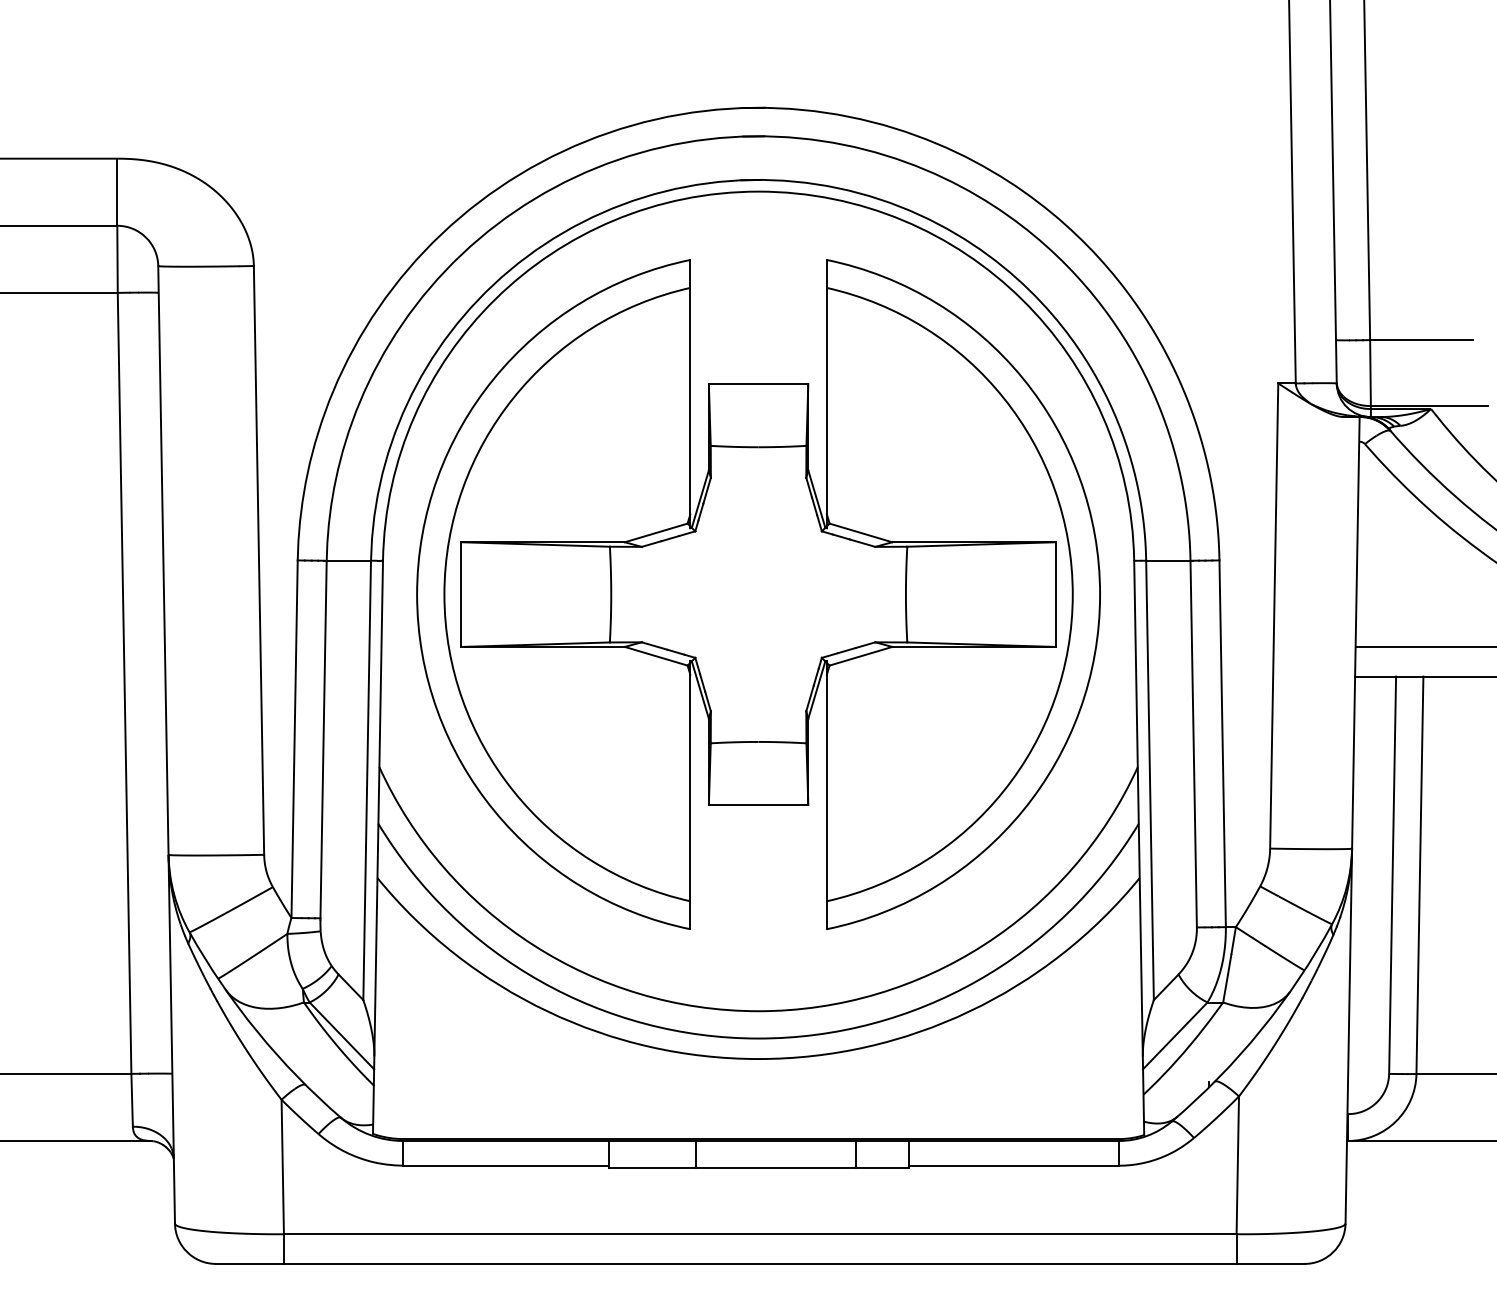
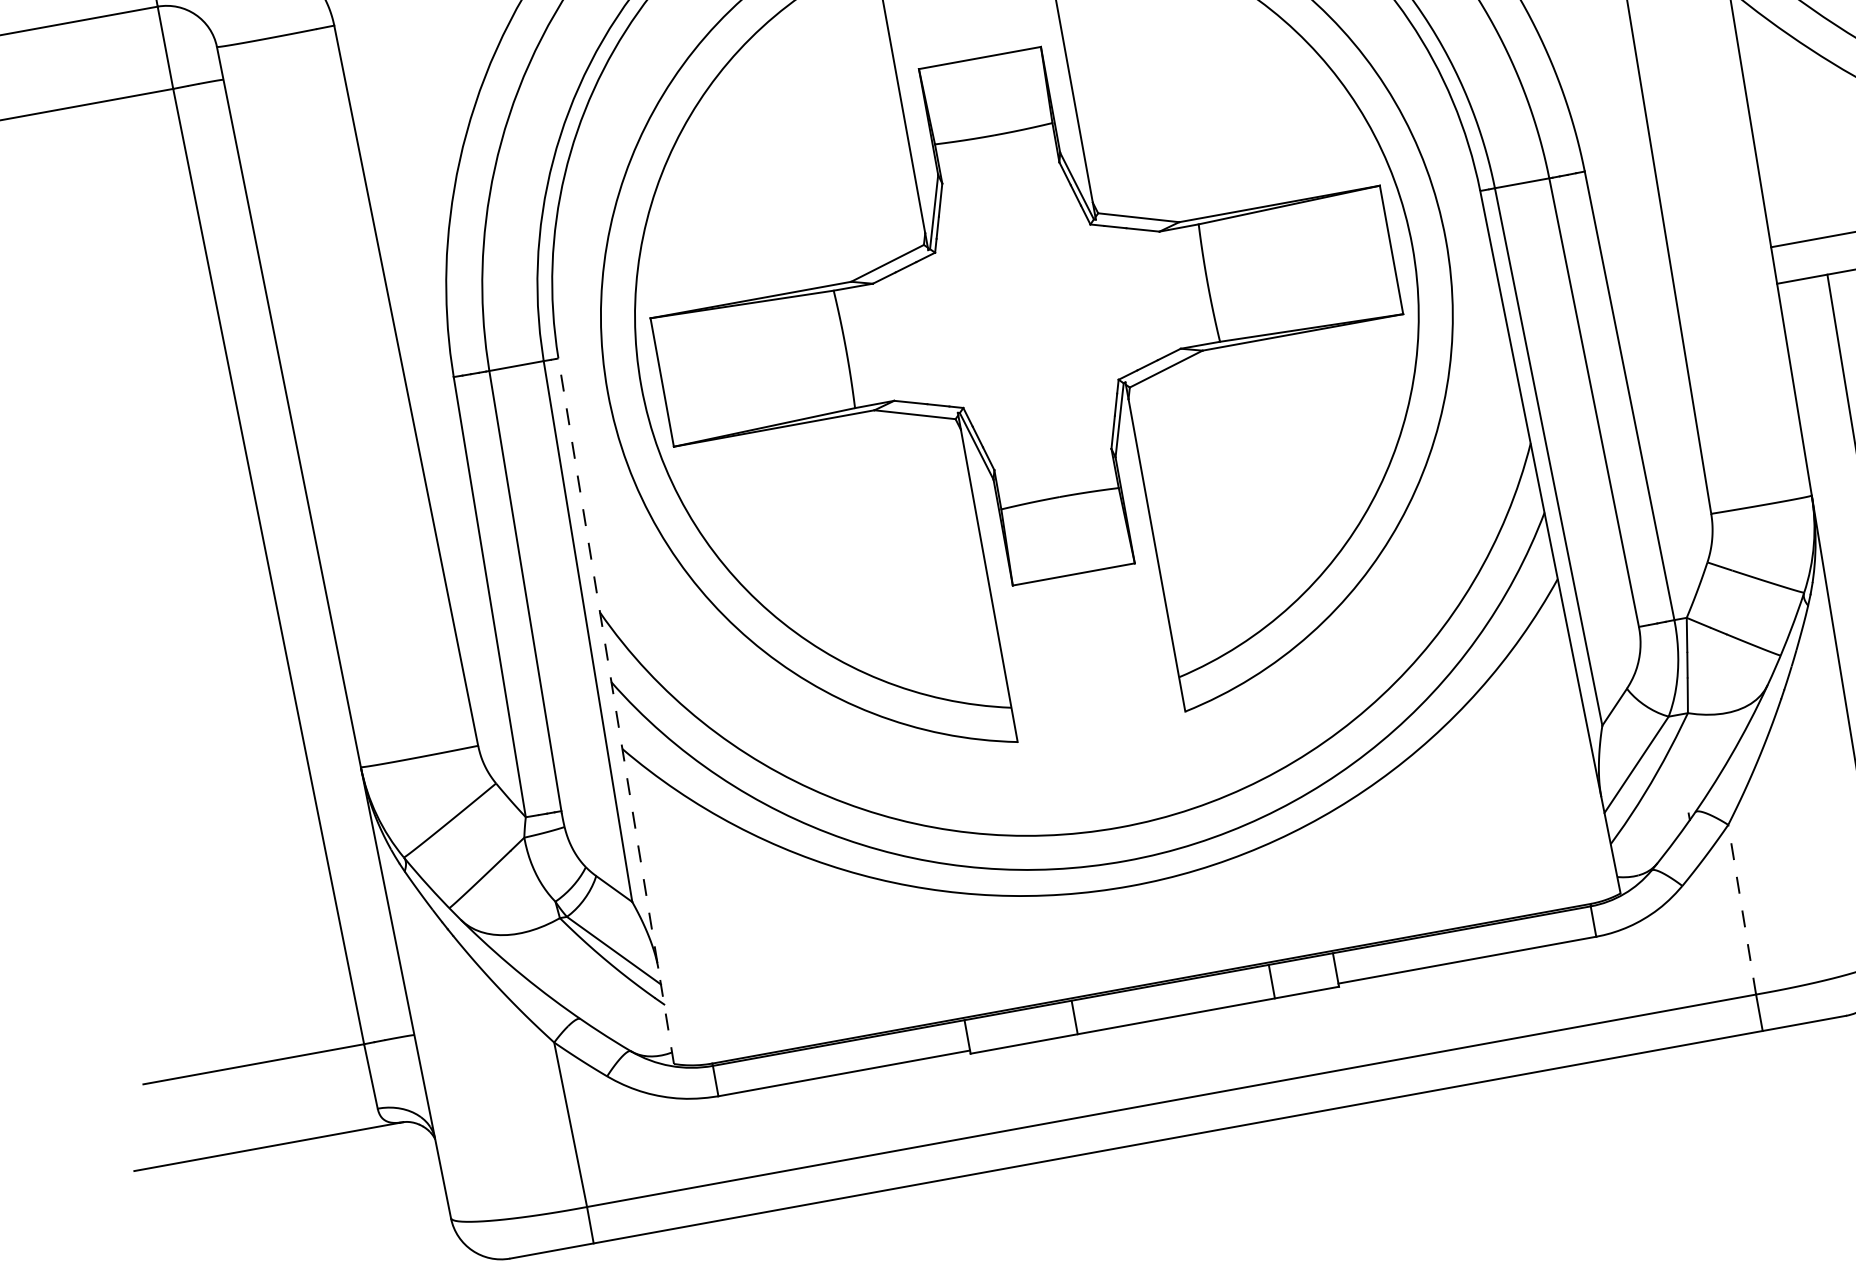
line: (378, 847) -> (616, 711), solid -> dashed
line: (1237, 1165) -> (1741, 909), solid -> dashed

